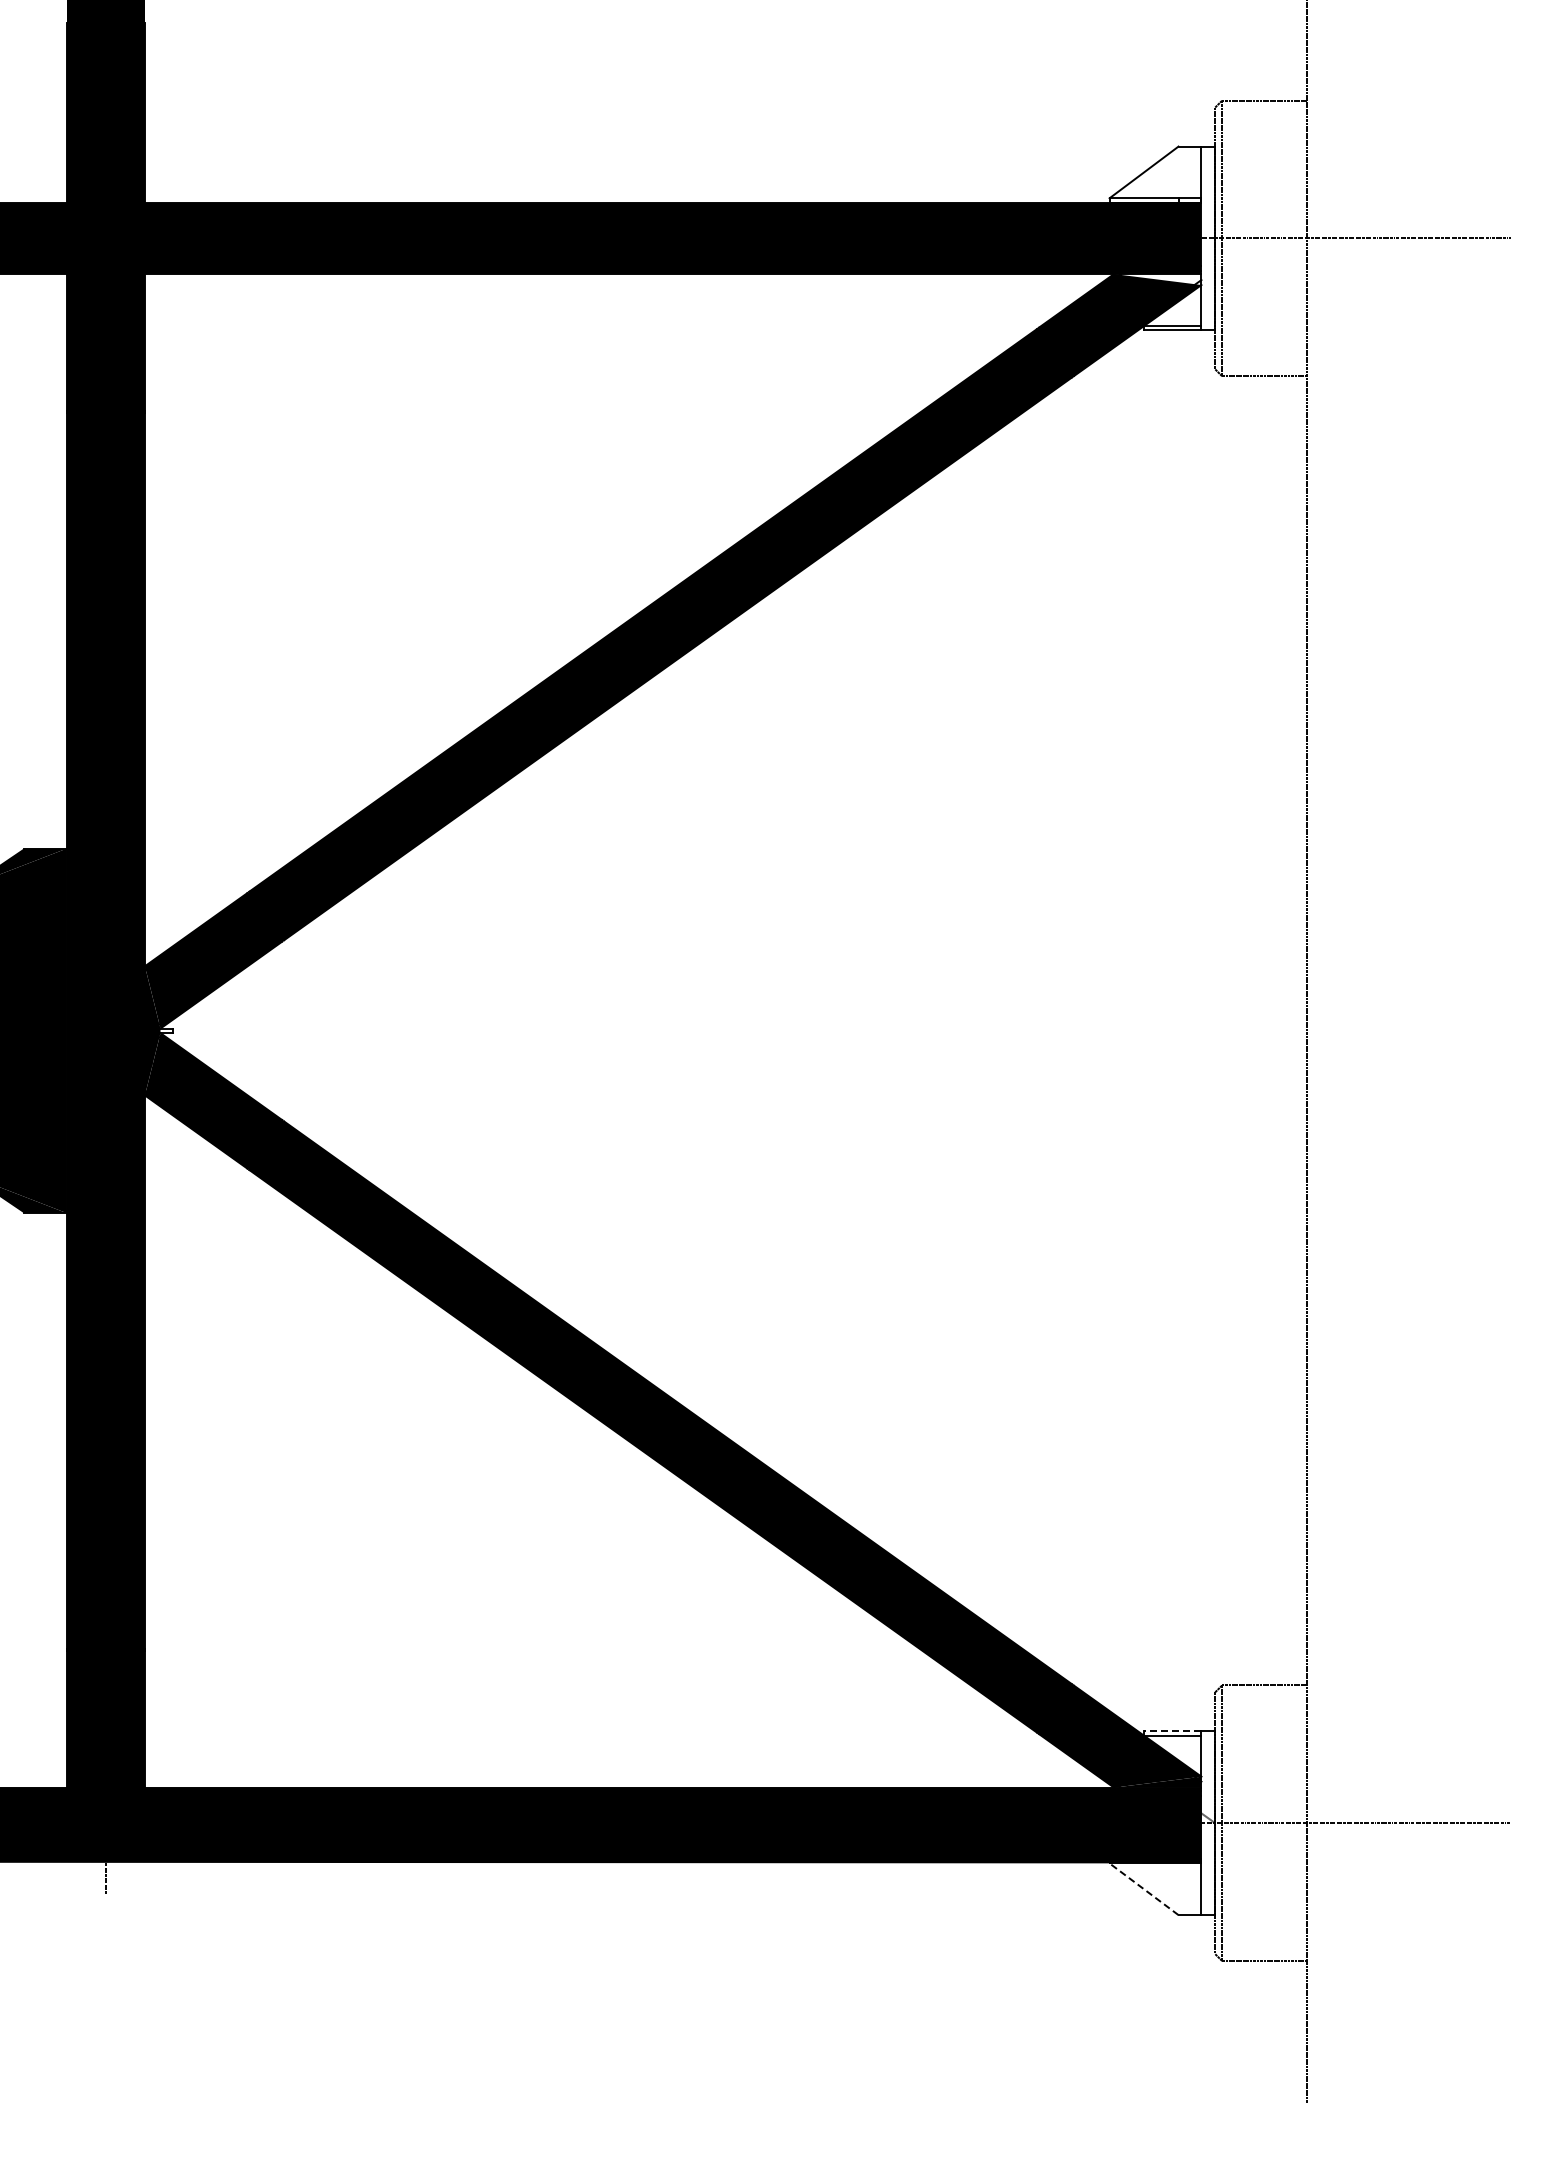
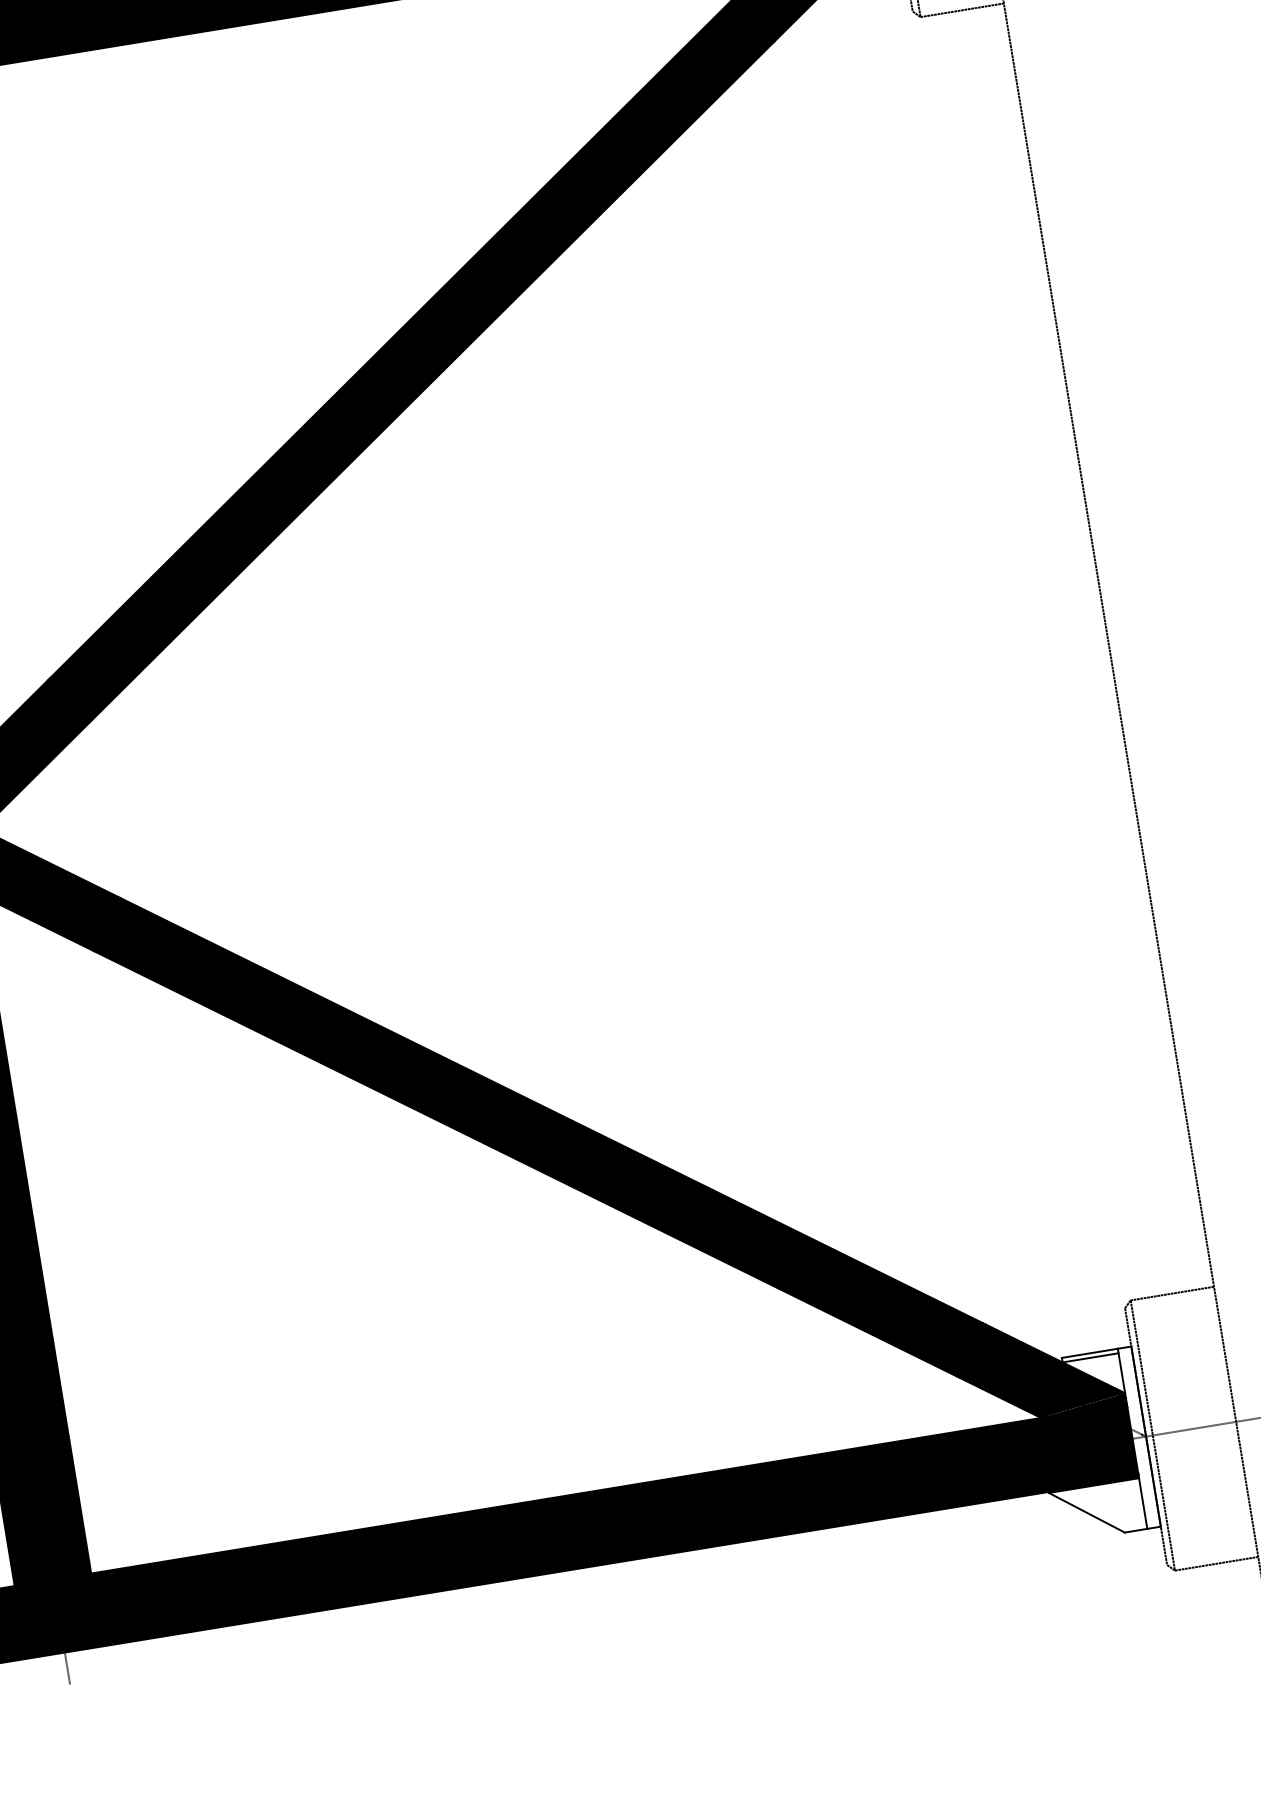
line: (1172, 1731) -> (1089, 1353), dashed -> solid
line: (1143, 1888) -> (1086, 1512), dashed -> solid

